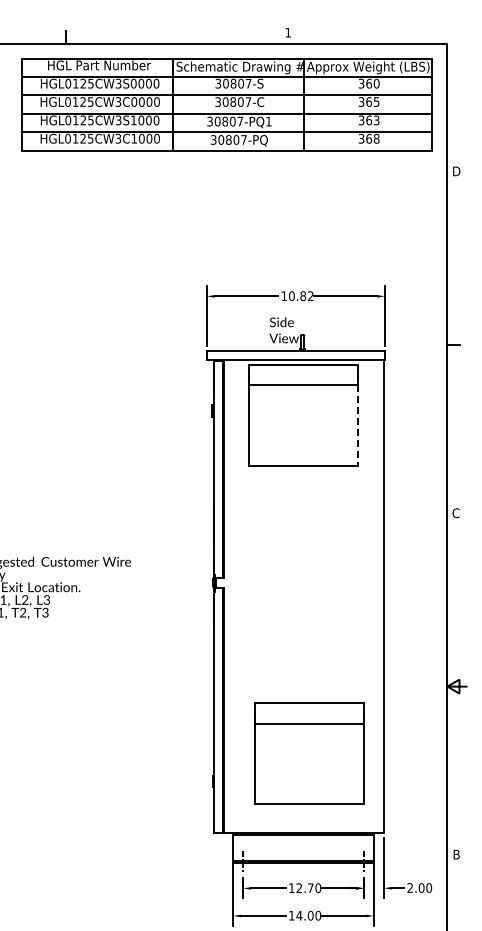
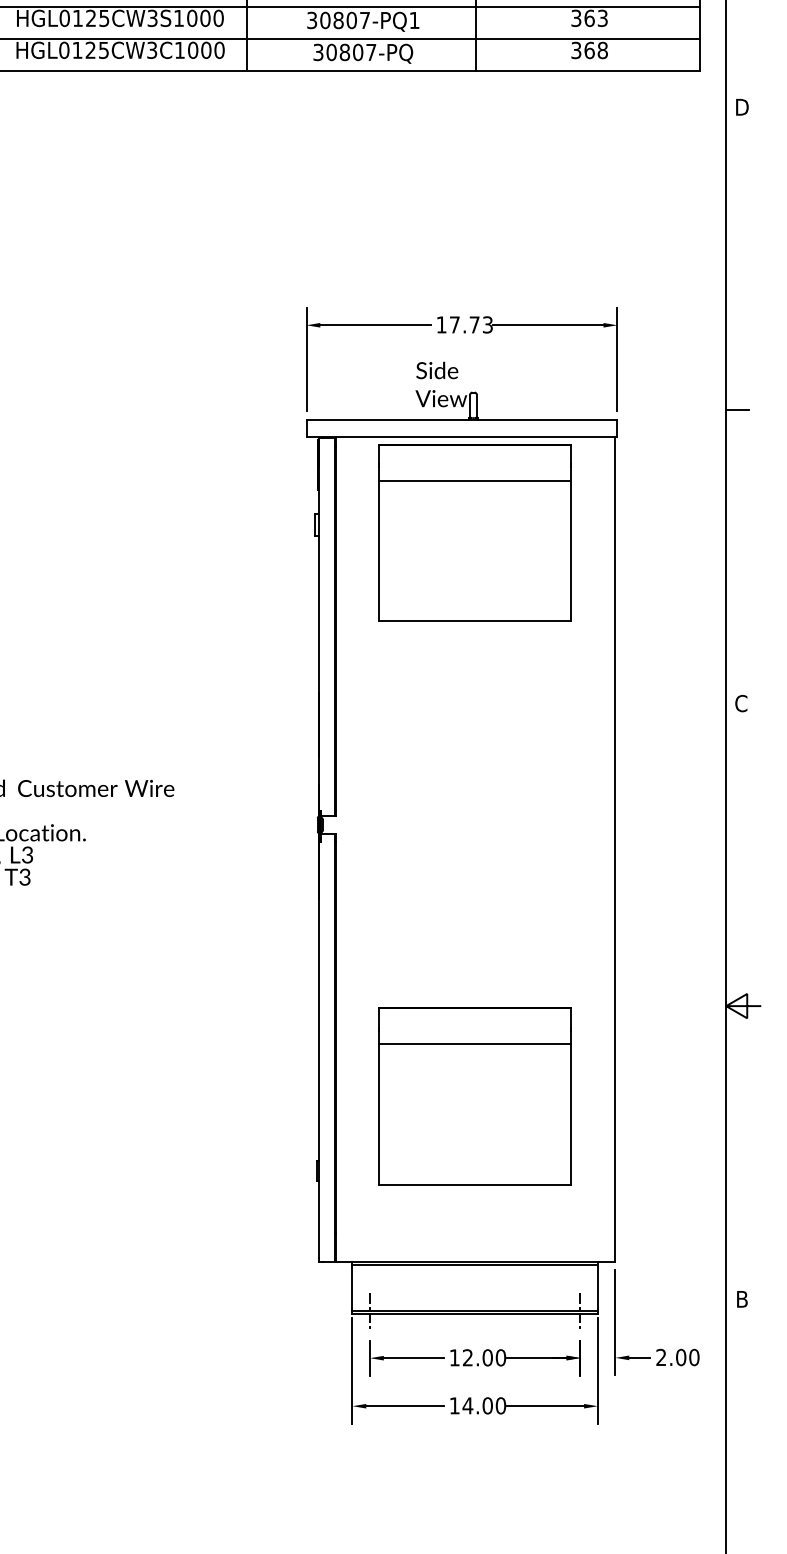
text: (301, 296) -> (471, 325), 10.82 -> 17.73
line: (358, 426) -> (571, 552), dashed -> solid
part: (309, 753) -> (475, 1096), moved
text: (310, 888) -> (487, 1358), 12.70 -> 12.00

